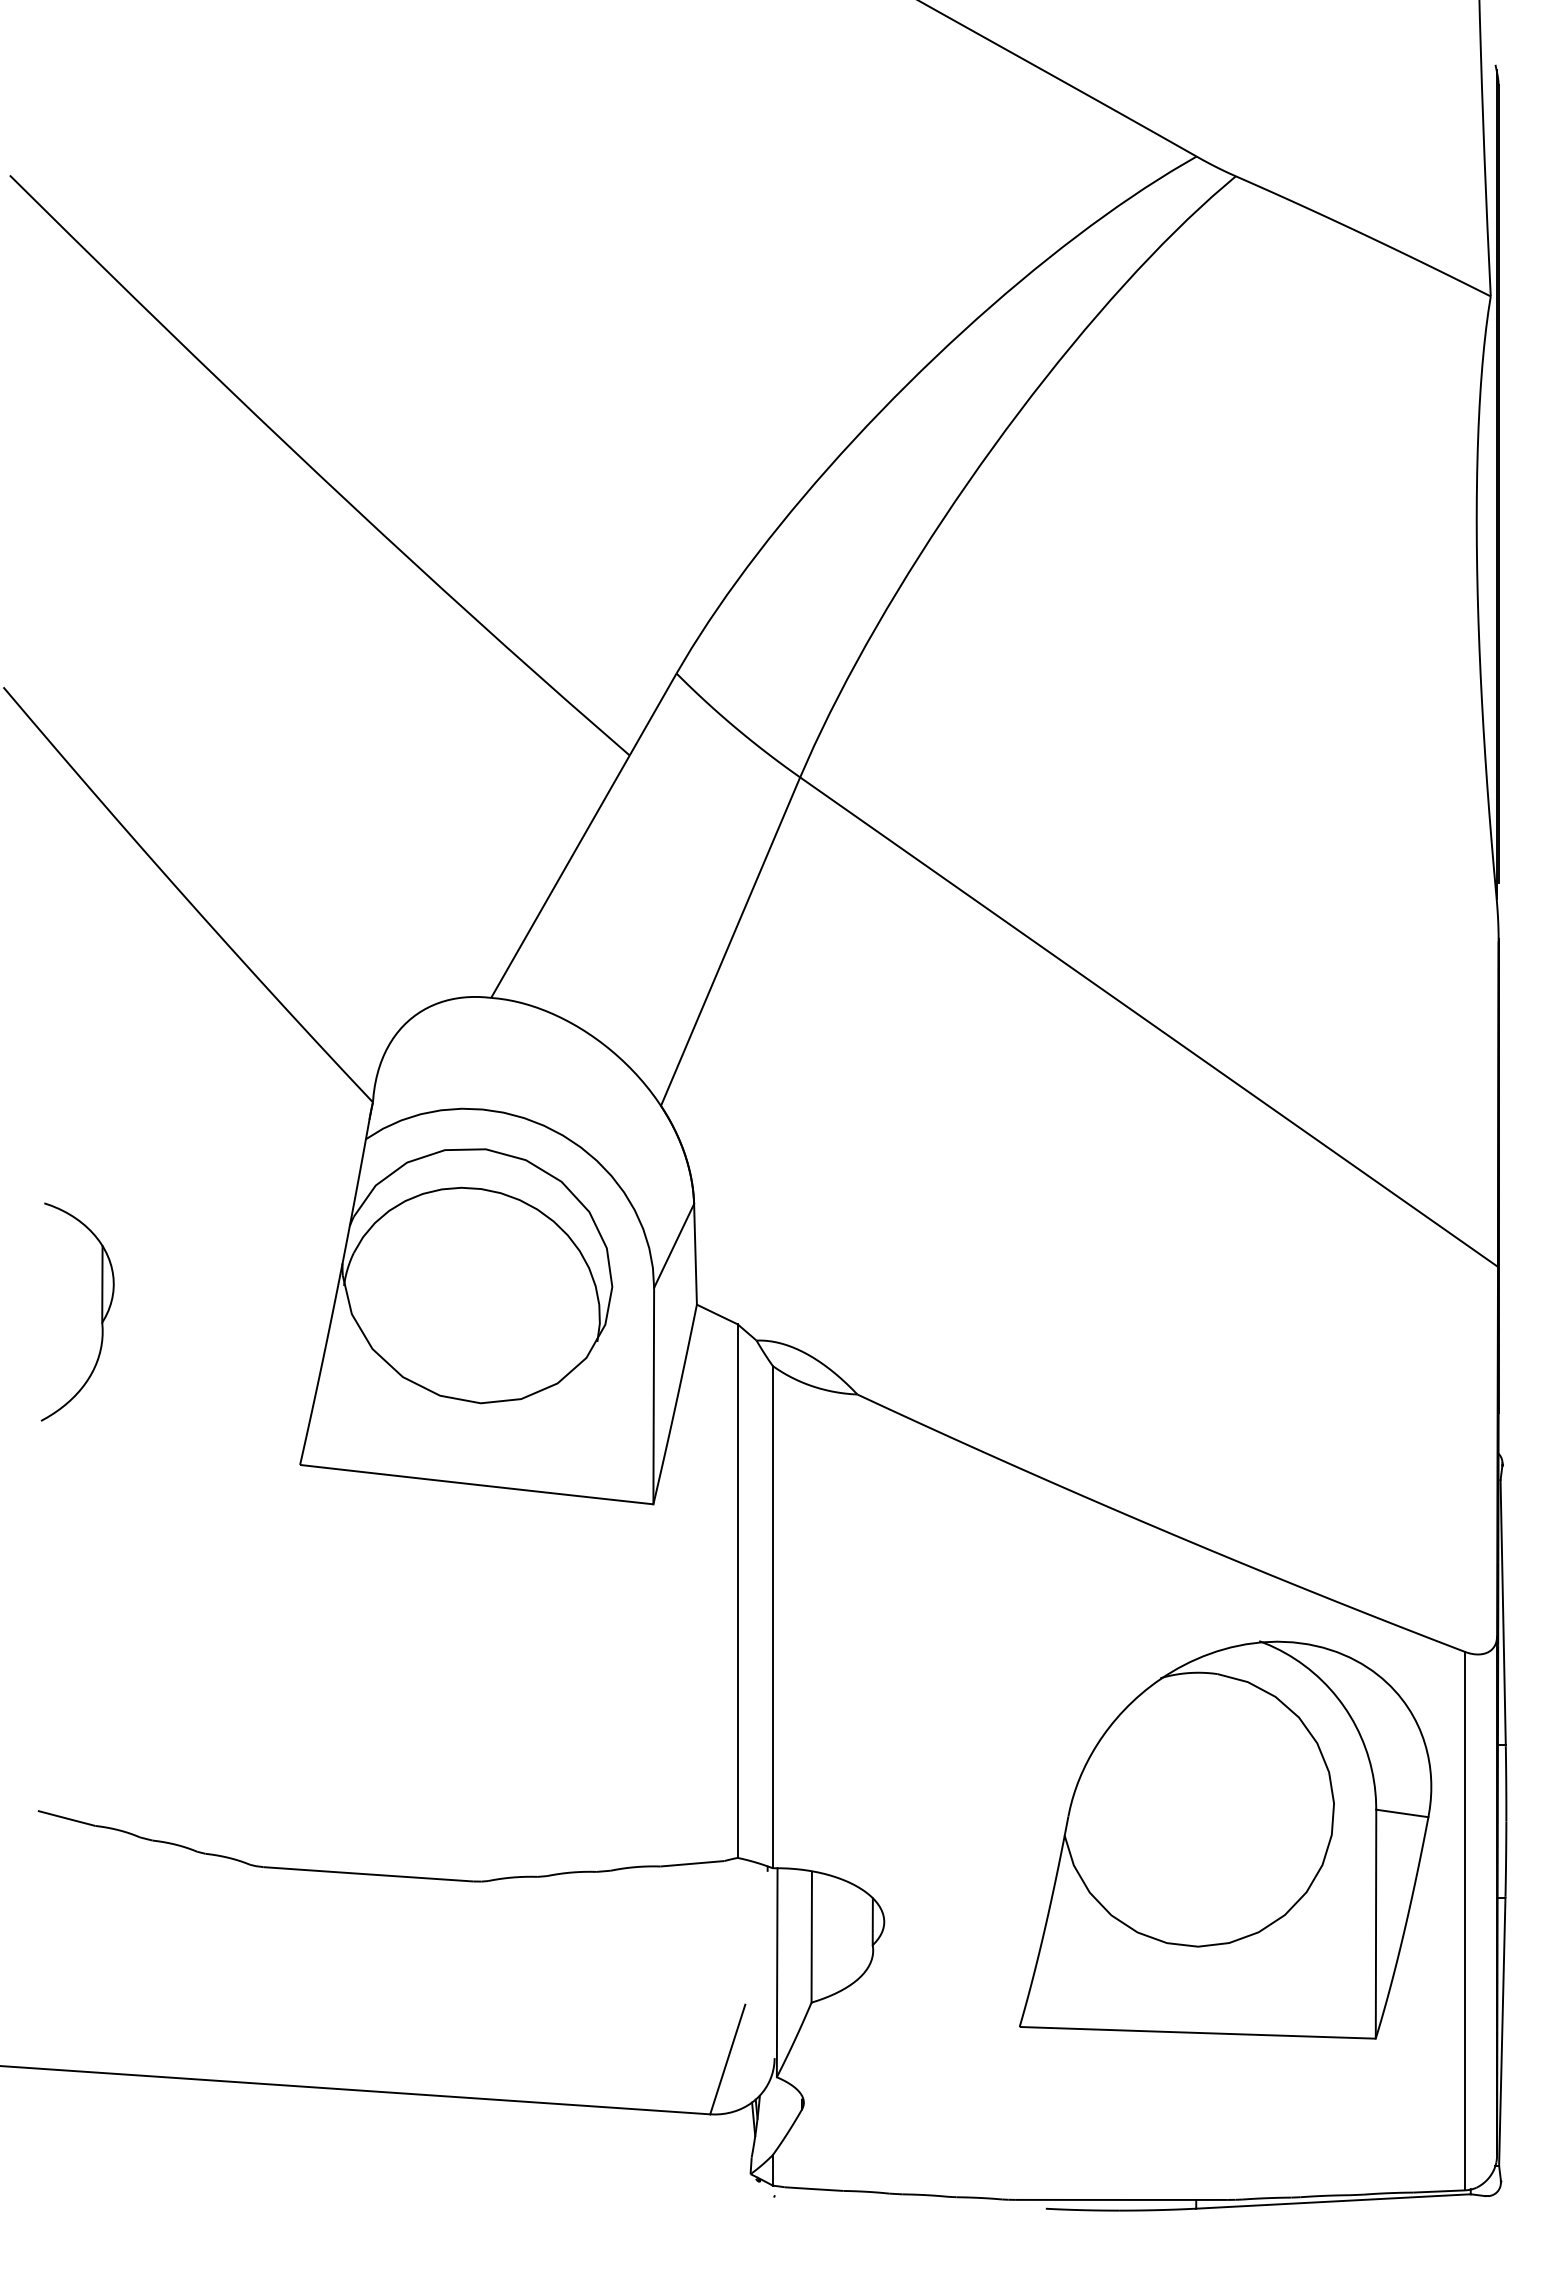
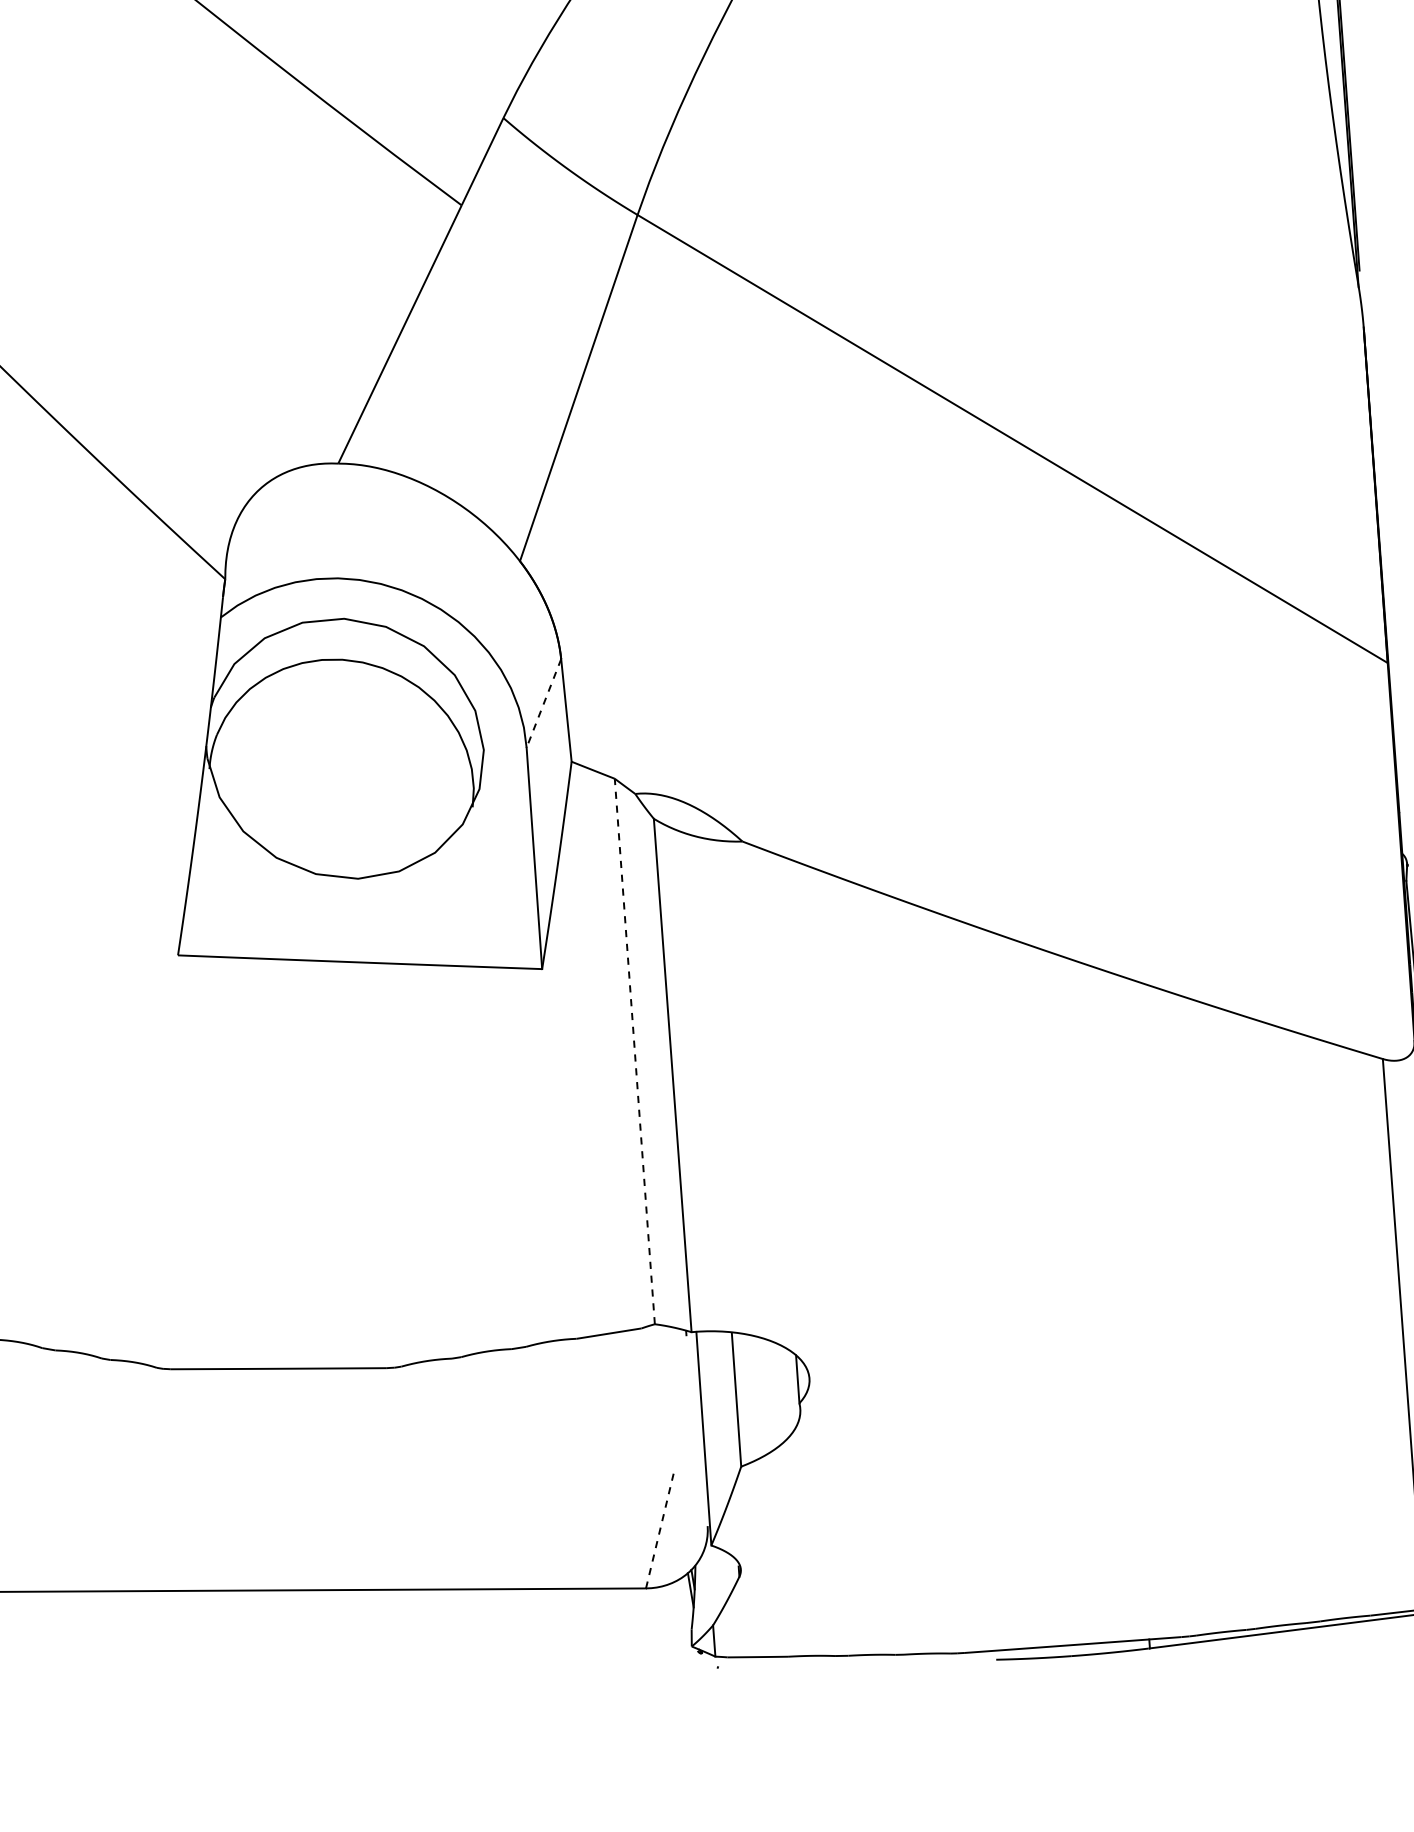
line: (673, 1246) -> (543, 704), solid -> dashed
line: (737, 1591) -> (634, 1051), solid -> dashed
part: (1225, 1839) -> (1152, 1268), removed
line: (727, 2059) -> (659, 1531), solid -> dashed

